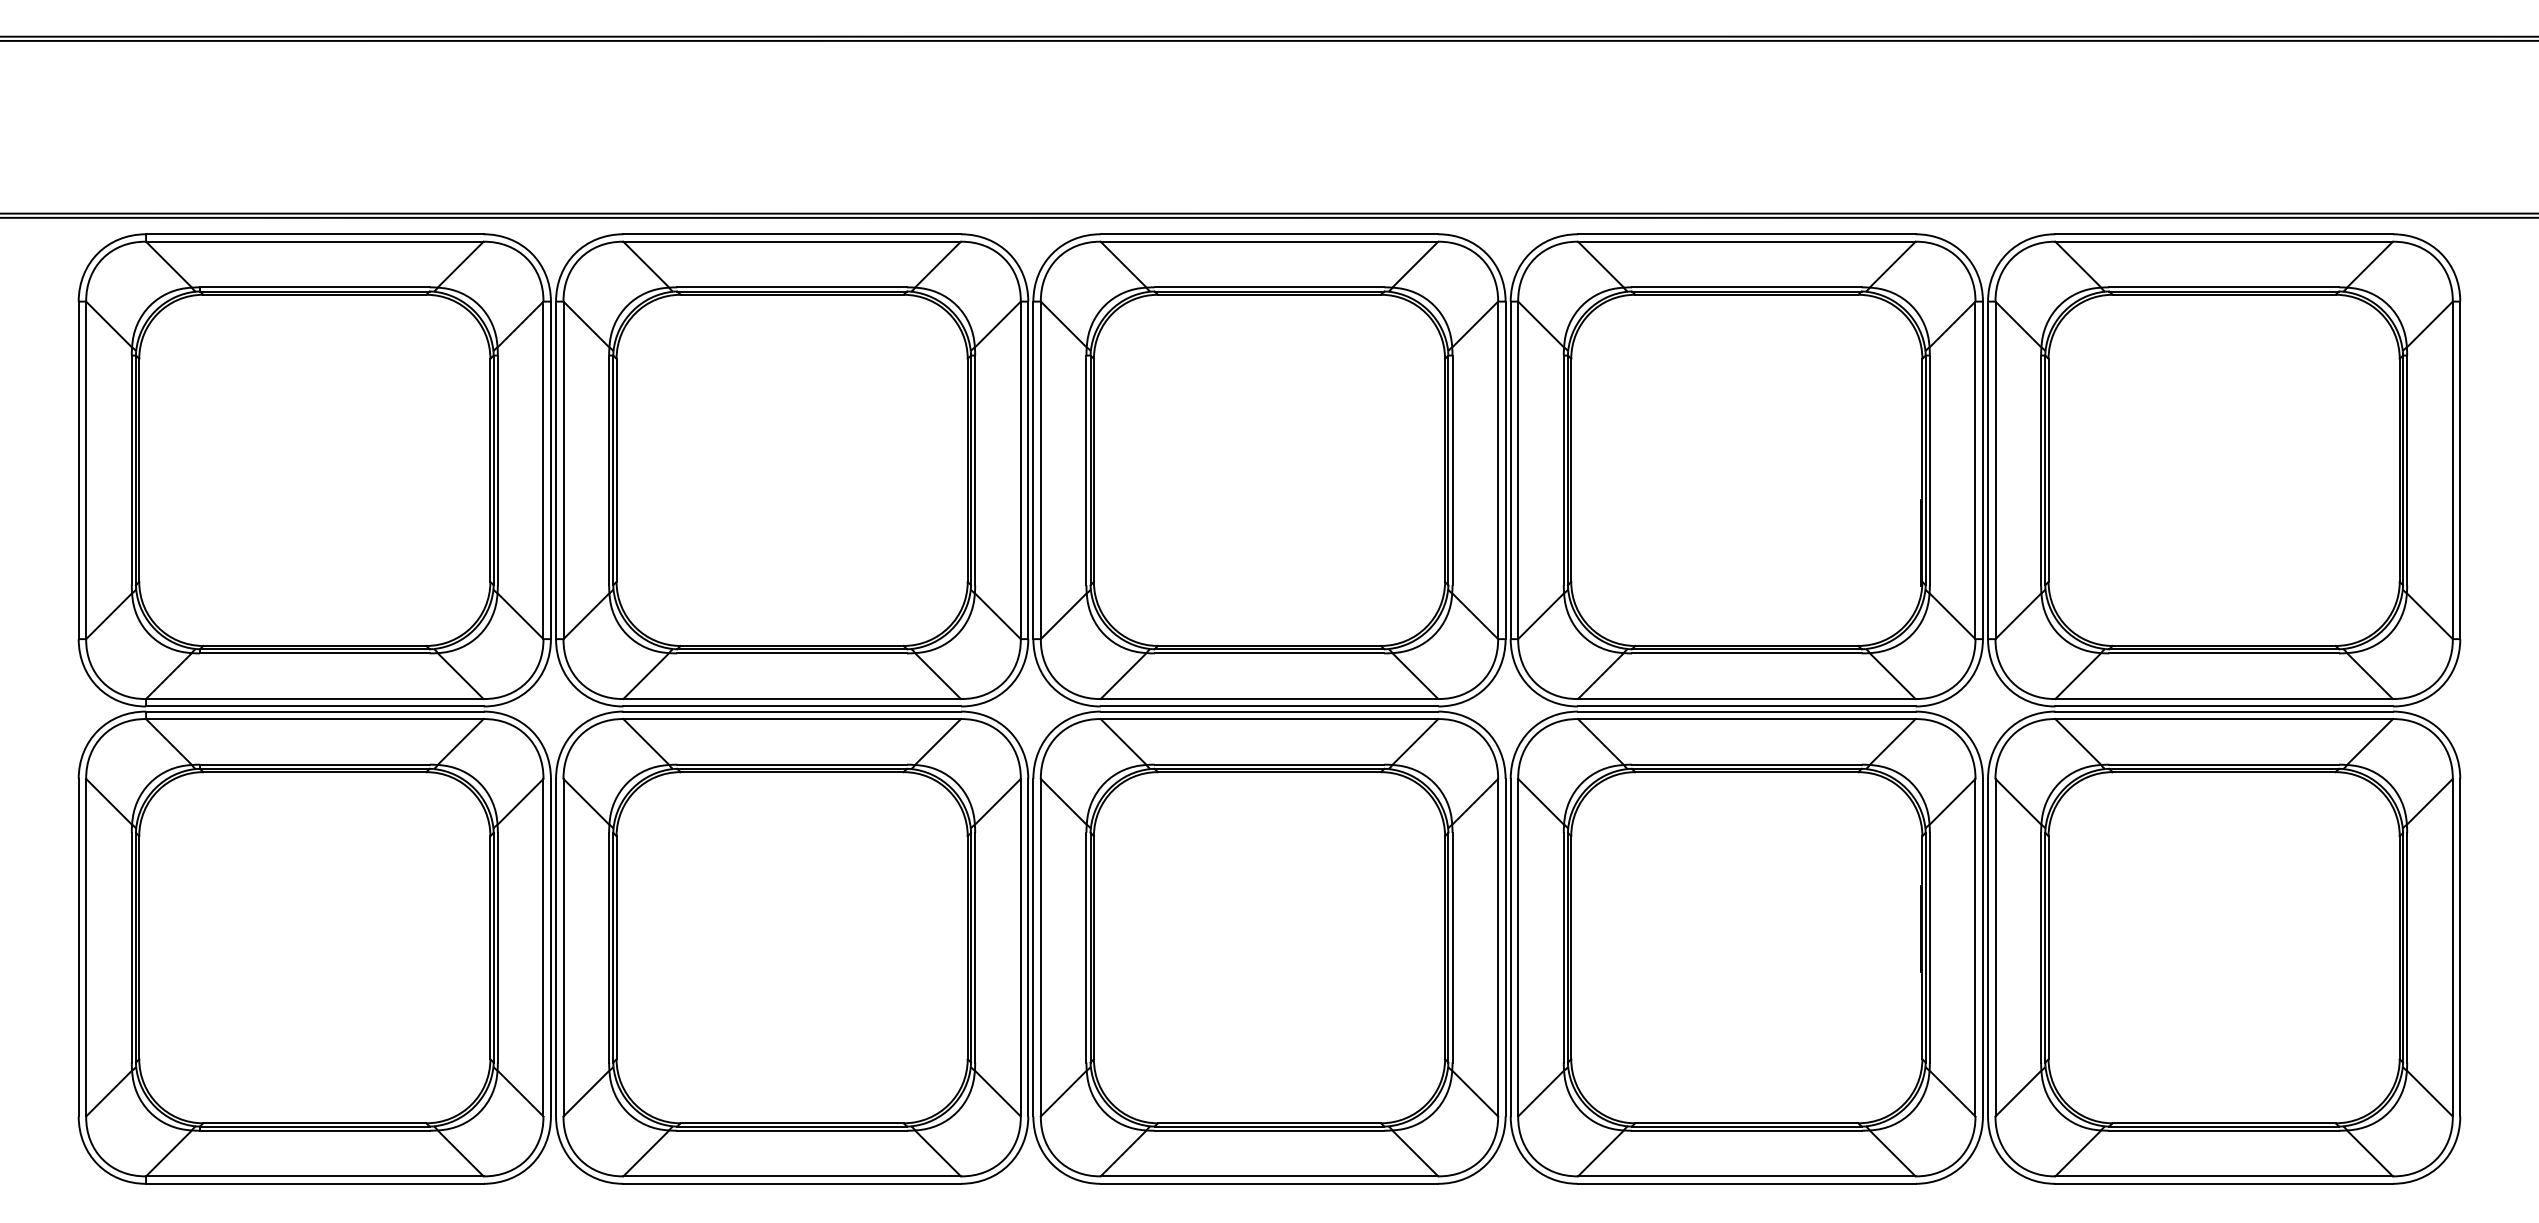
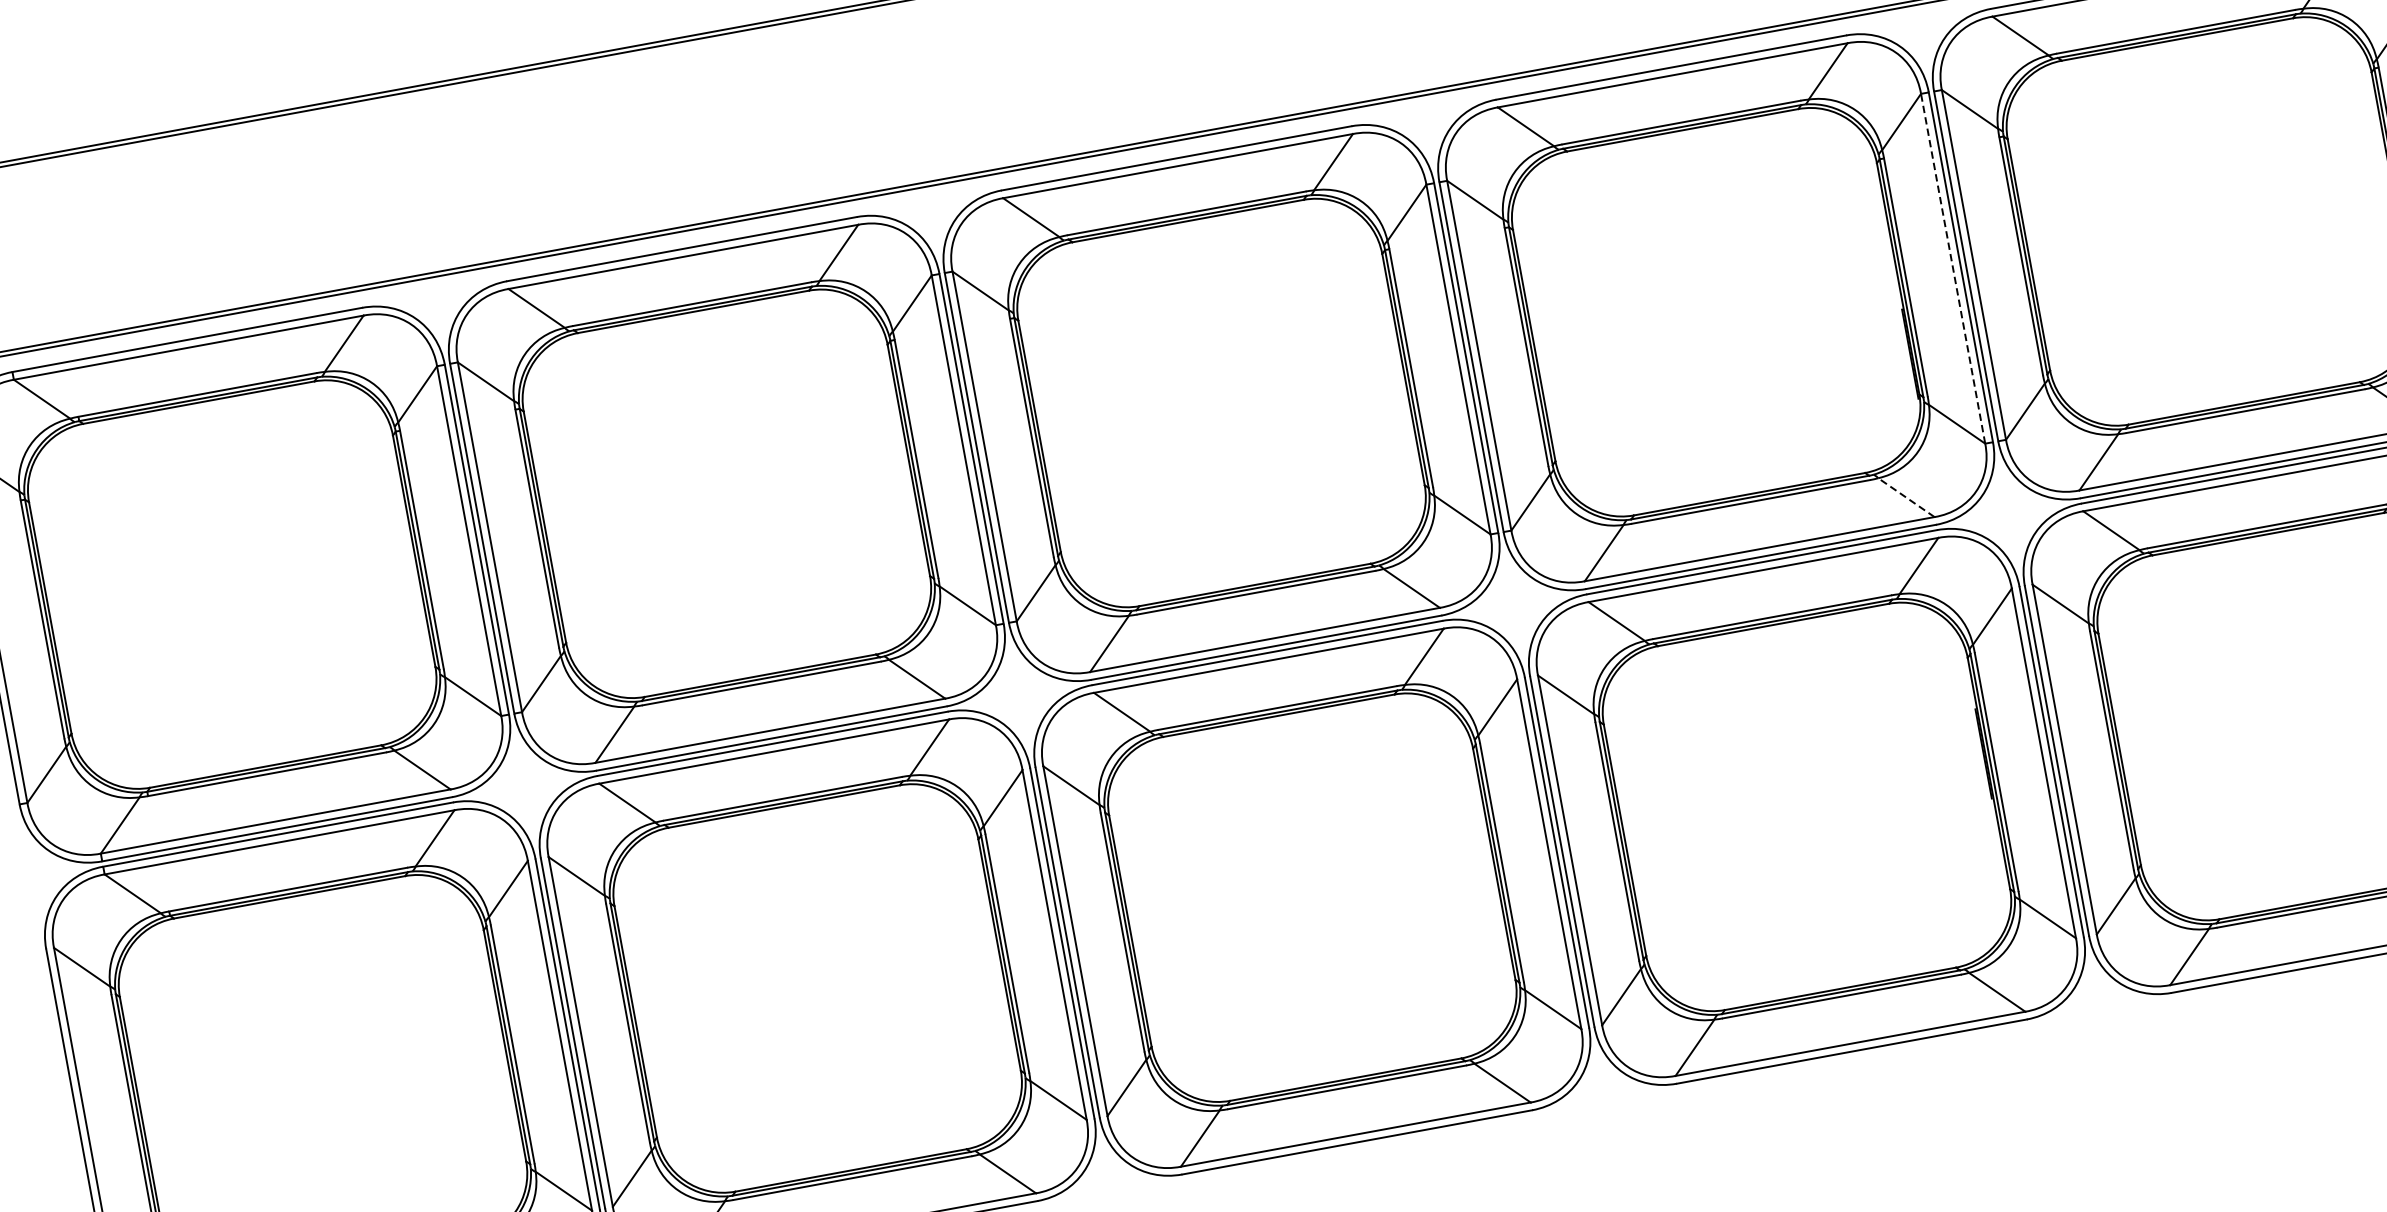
line: (1975, 470) -> (1953, 268), solid -> dashed
line: (1892, 675) -> (1906, 497), solid -> dashed

